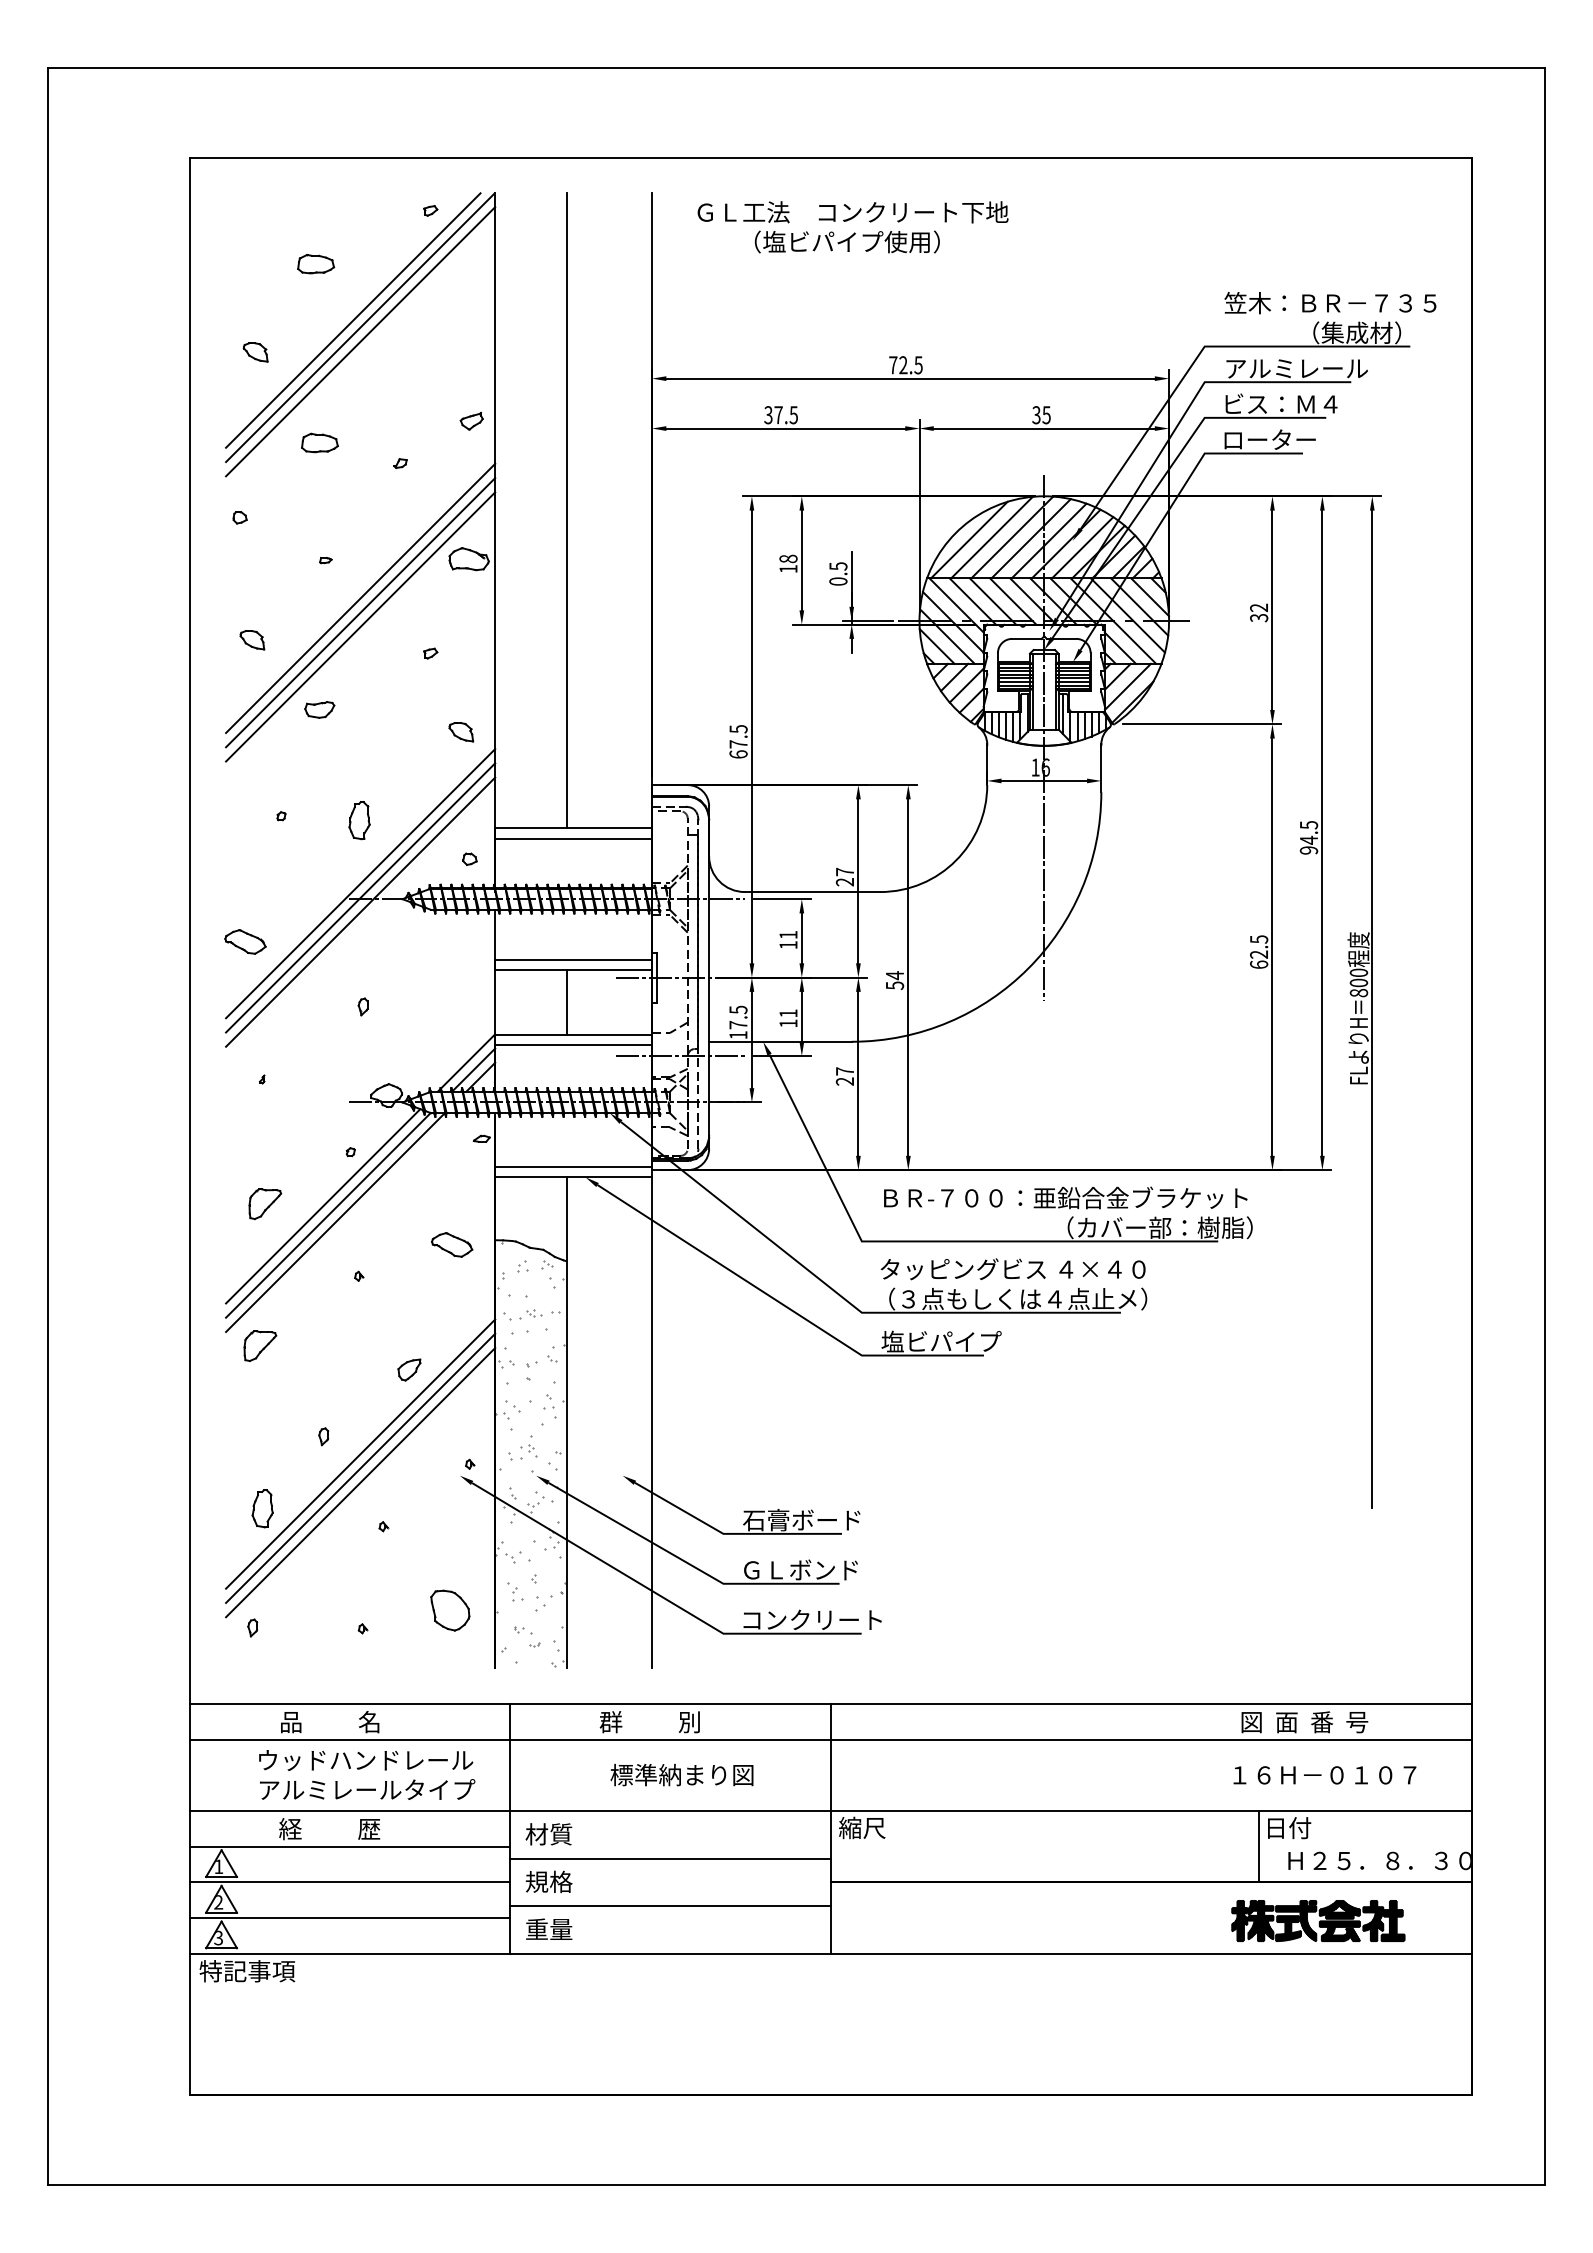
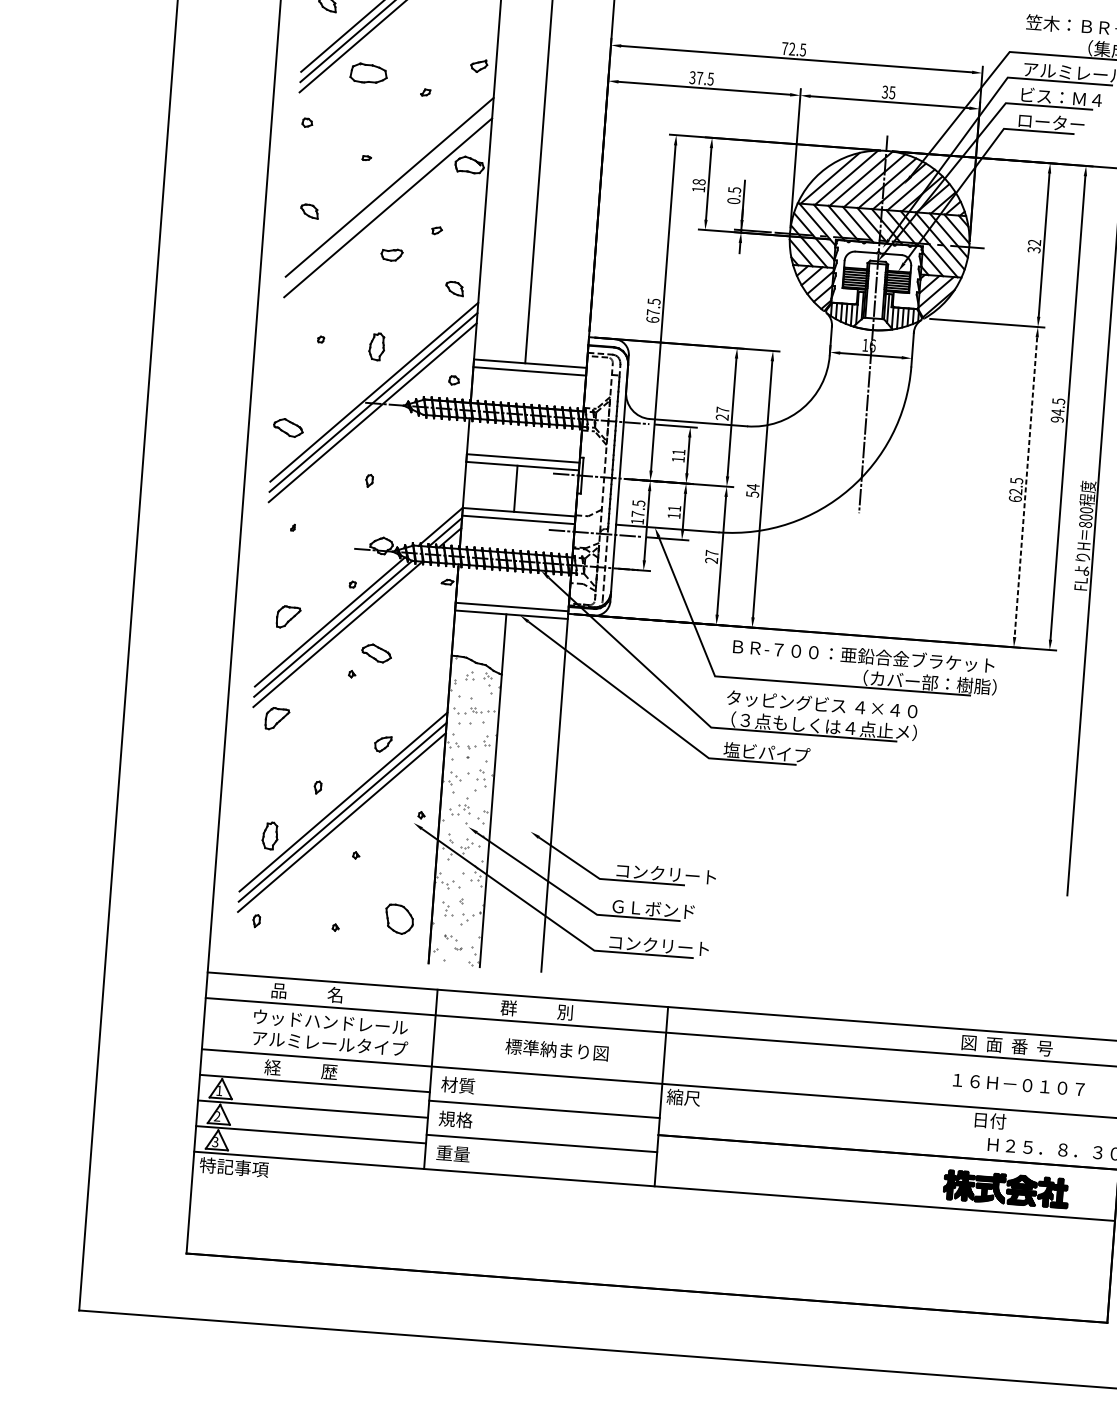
part: (319, 442) -> (368, 73), size x1.4
line: (360, 612) -> (388, 197), removed
part: (319, 709) -> (391, 254), moved
line: (1272, 947) -> (1025, 487), solid -> dashed
part: (452, 1244) -> (377, 653), moved
text: (813, 1519) -> (665, 873), 石膏ボード -> コンクリート
line: (1259, 1846) -> (968, 1132), removed

